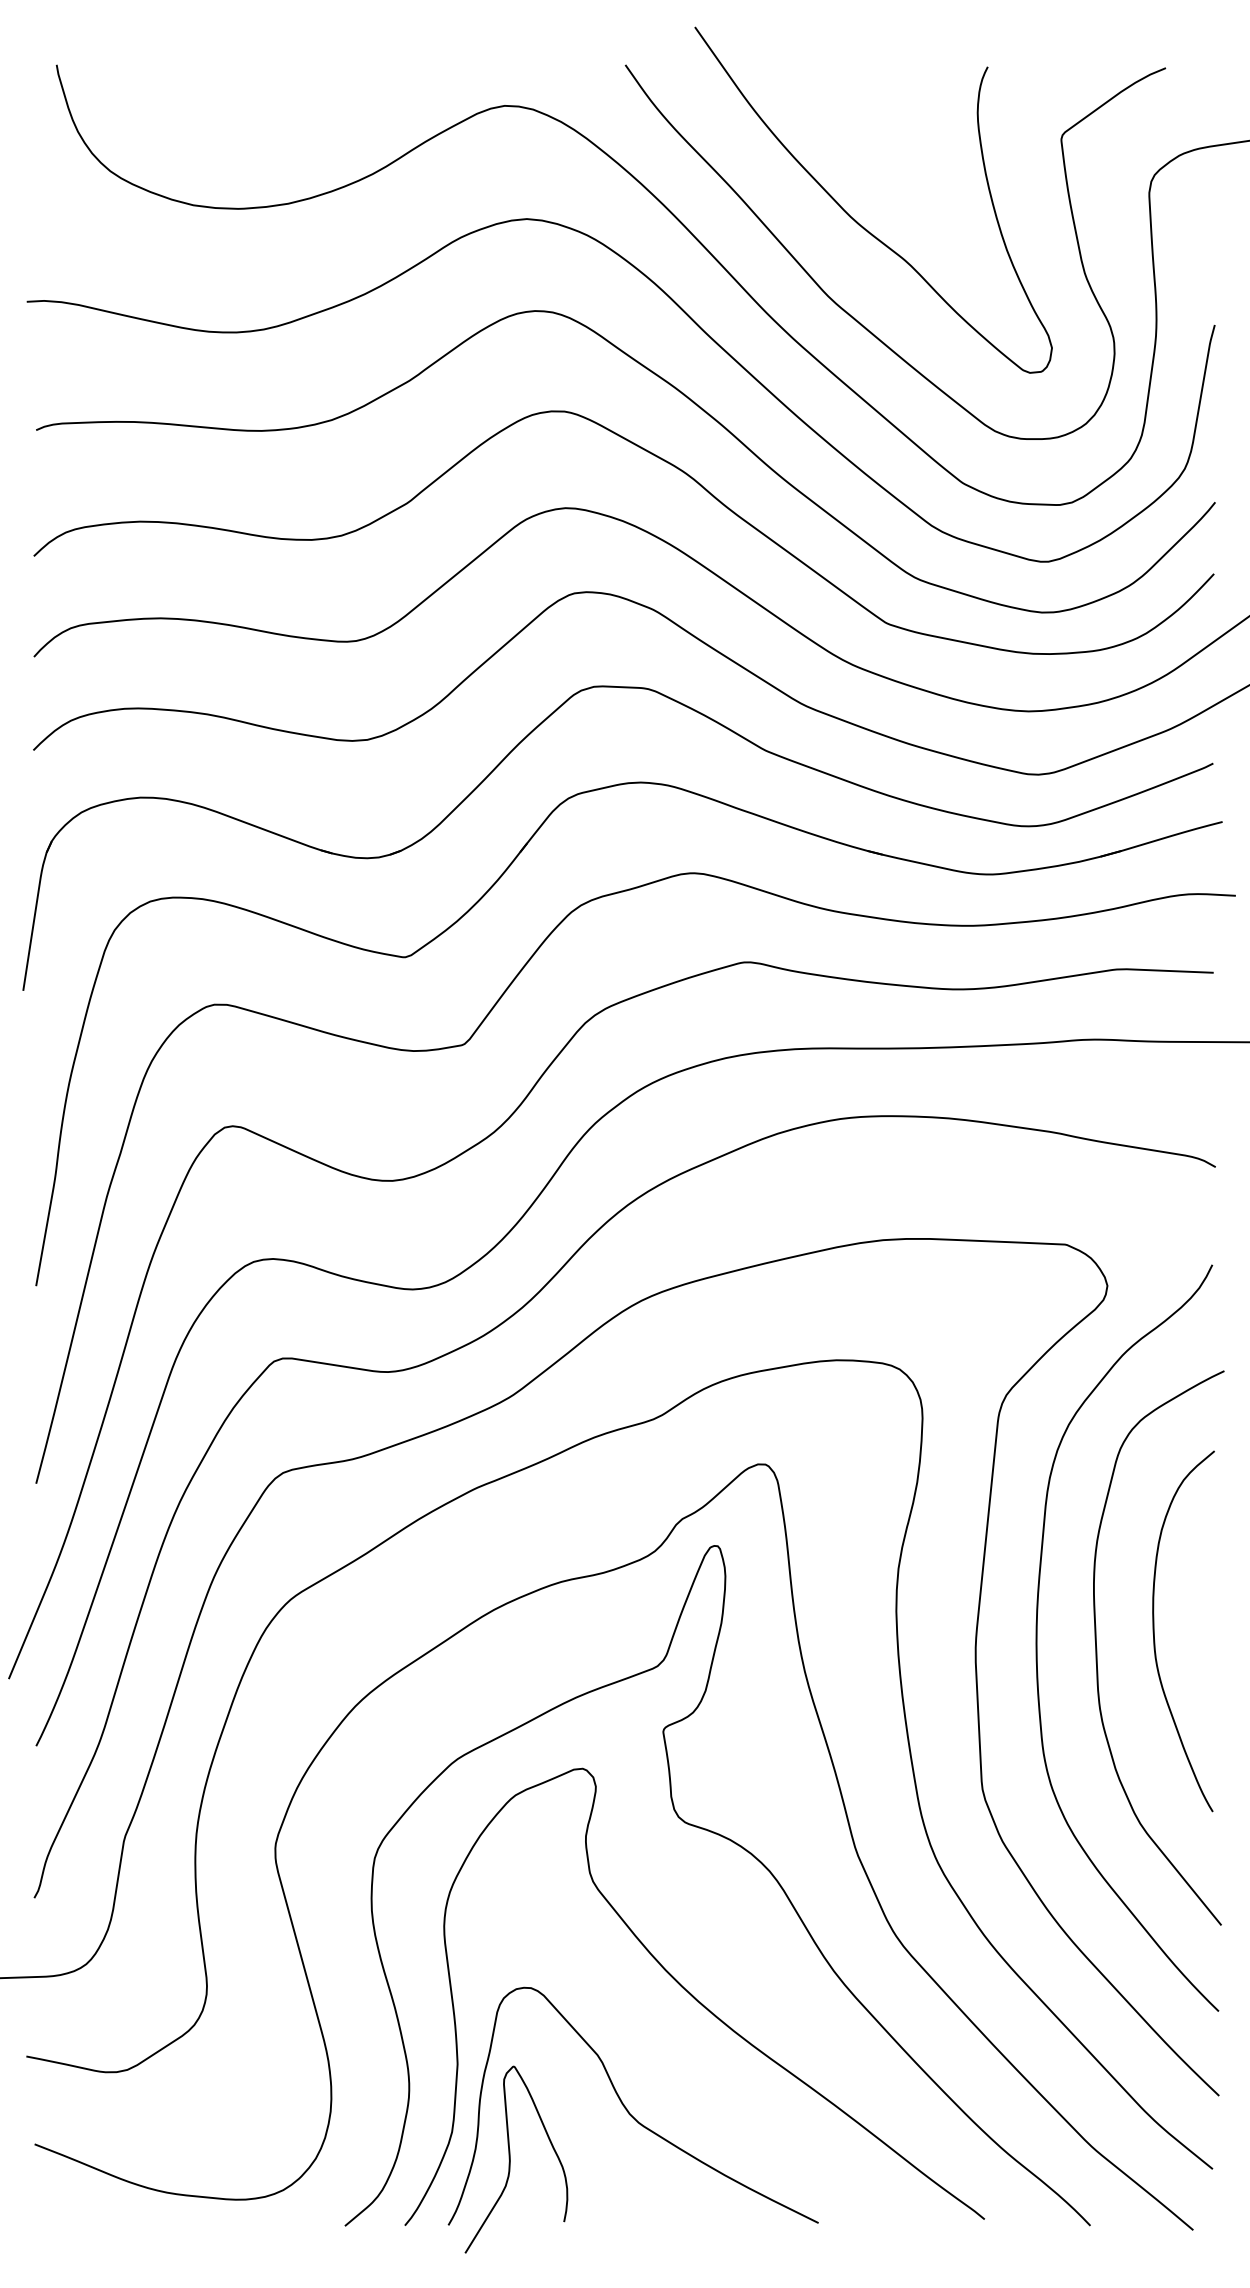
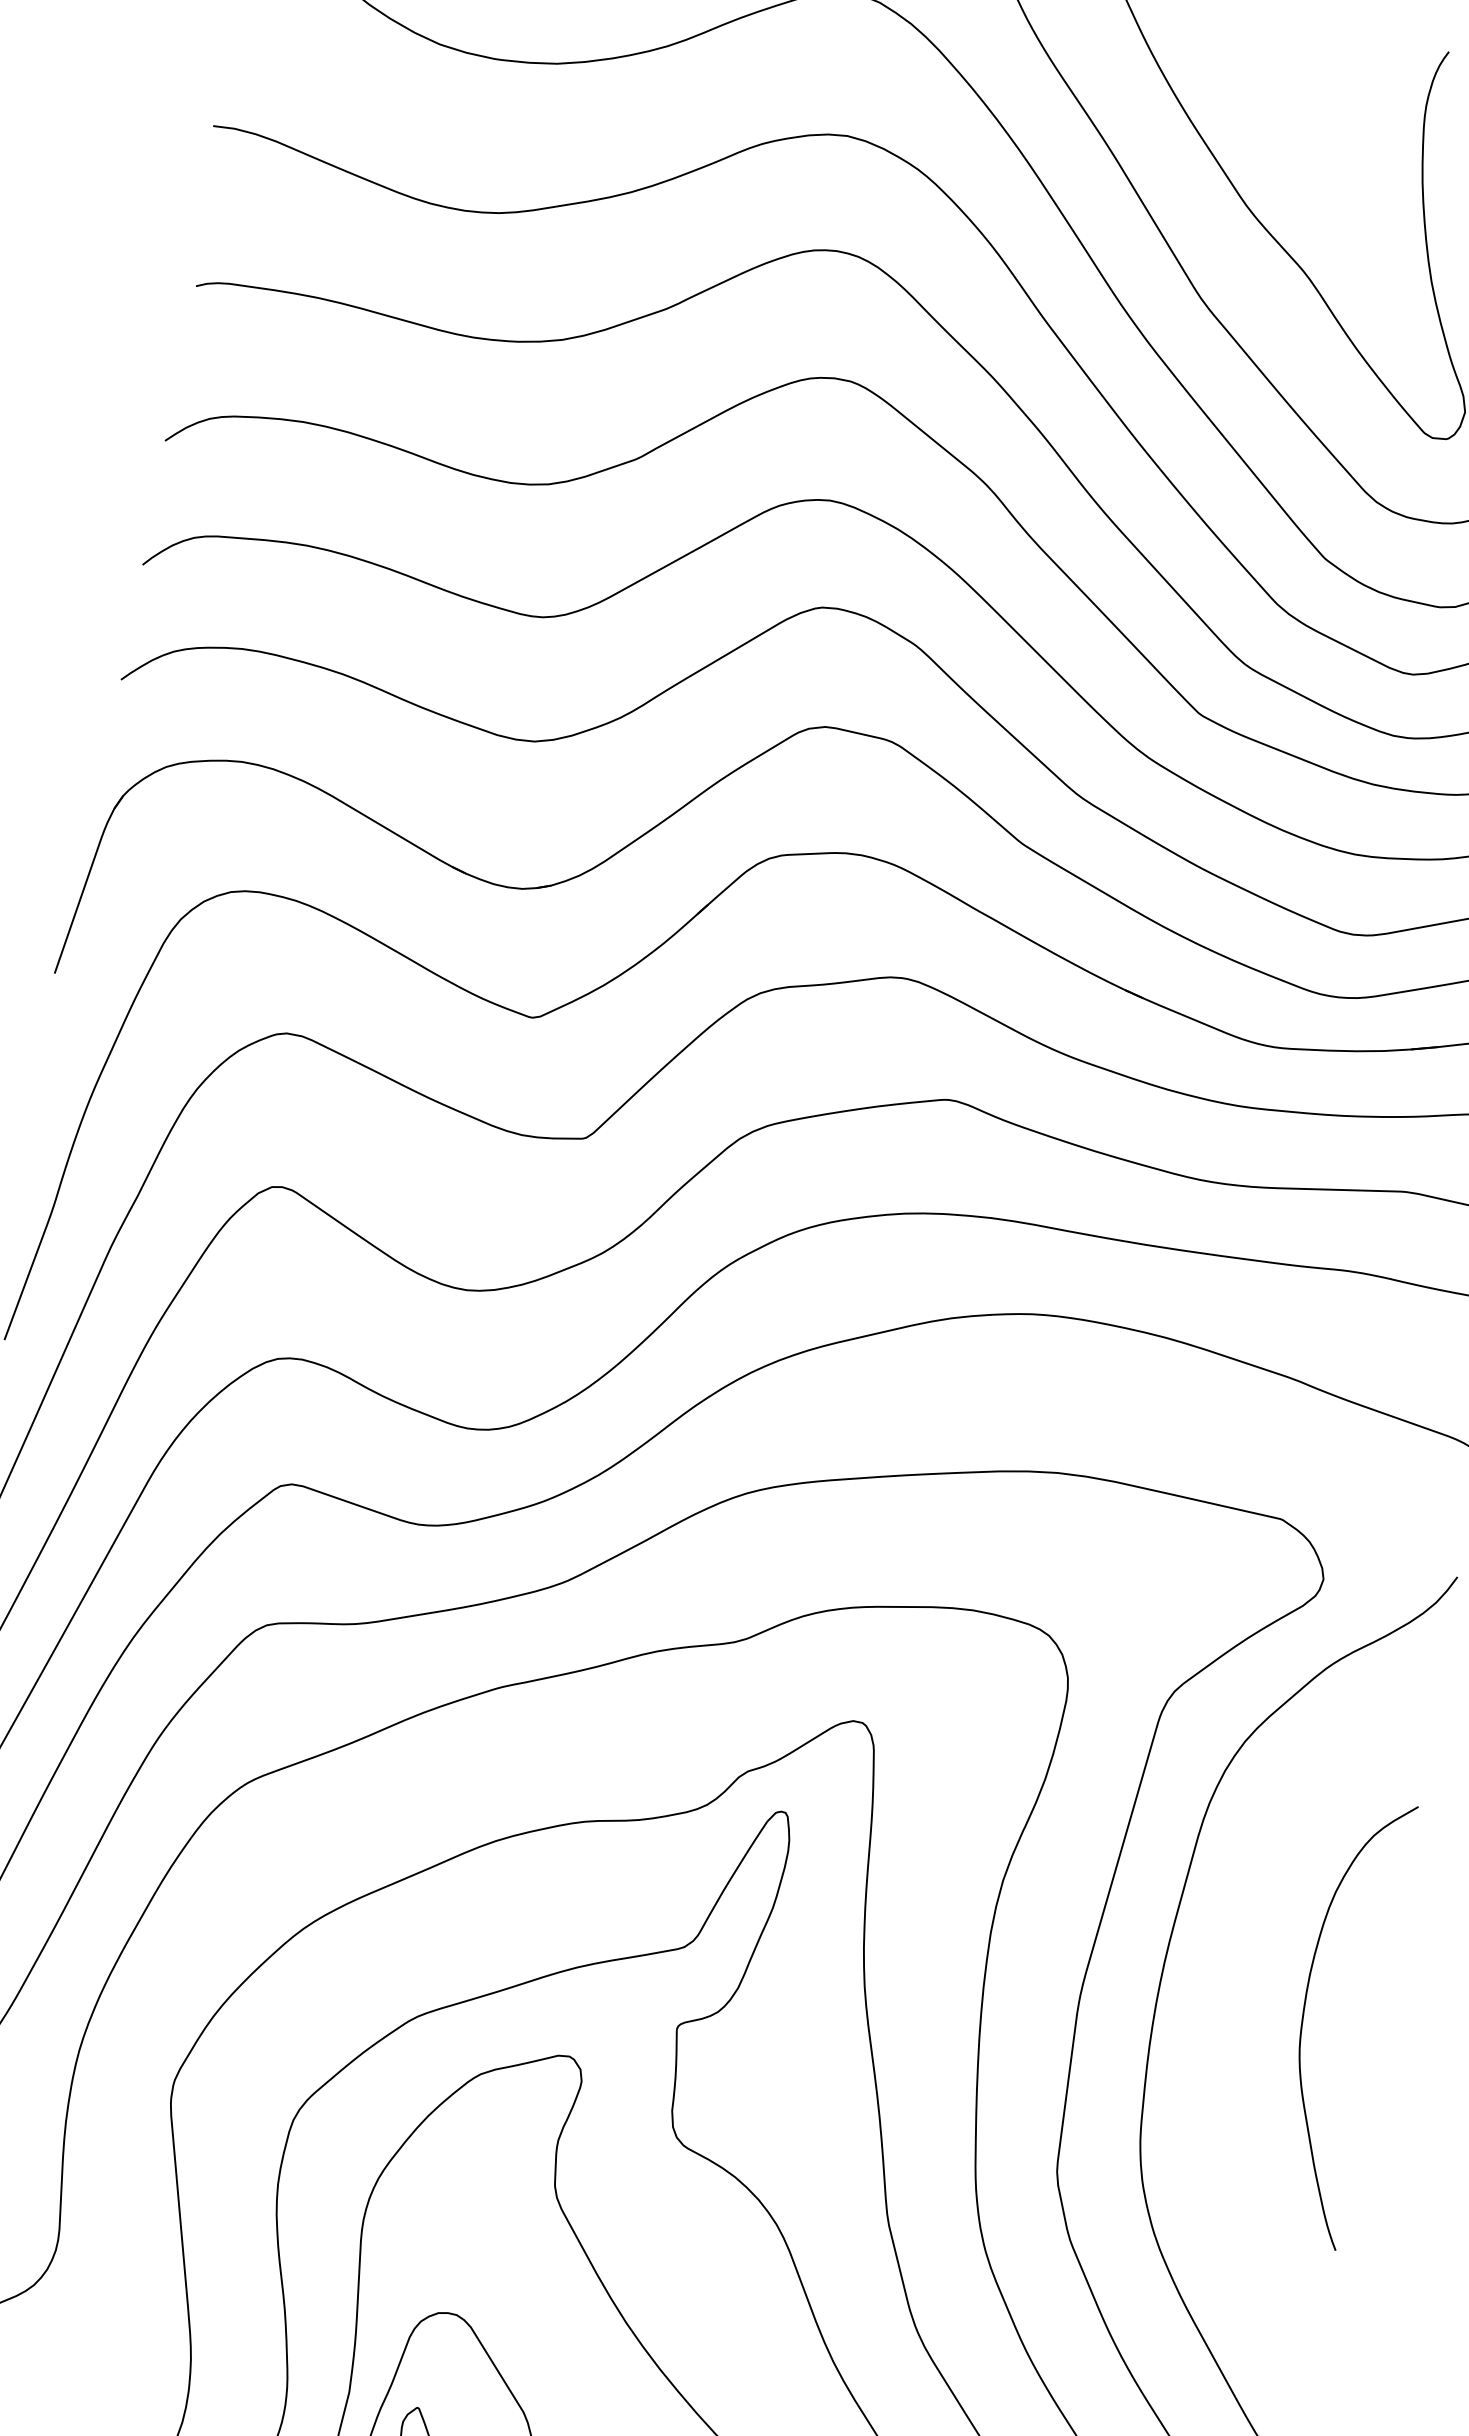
curve: (1097, 1648) -> (1230, 2023), removed

